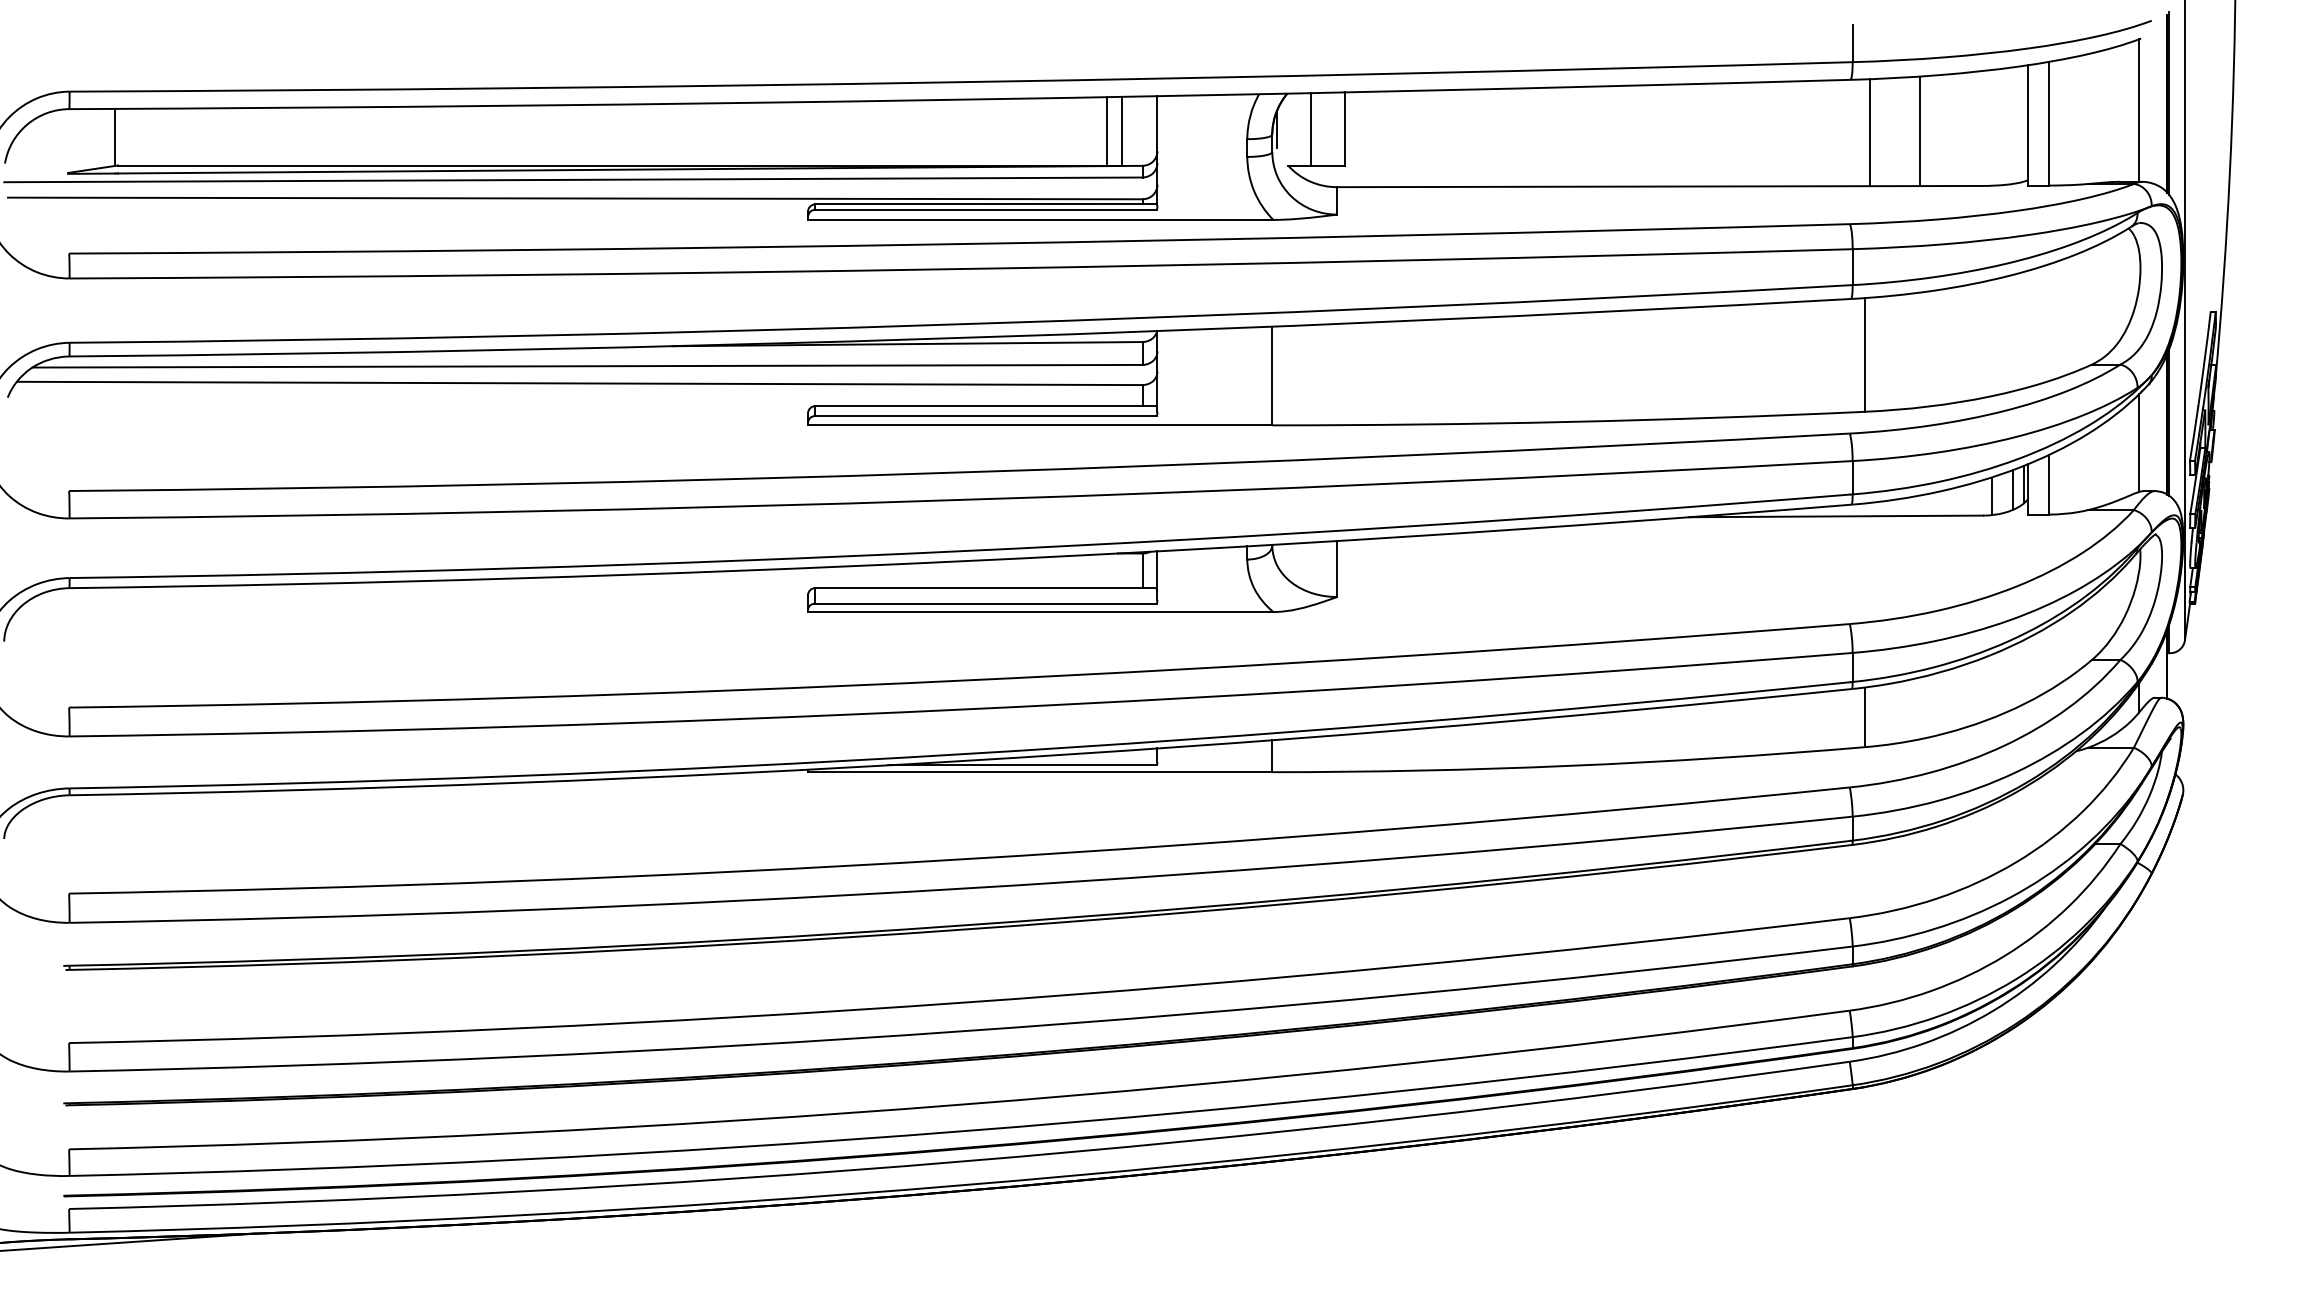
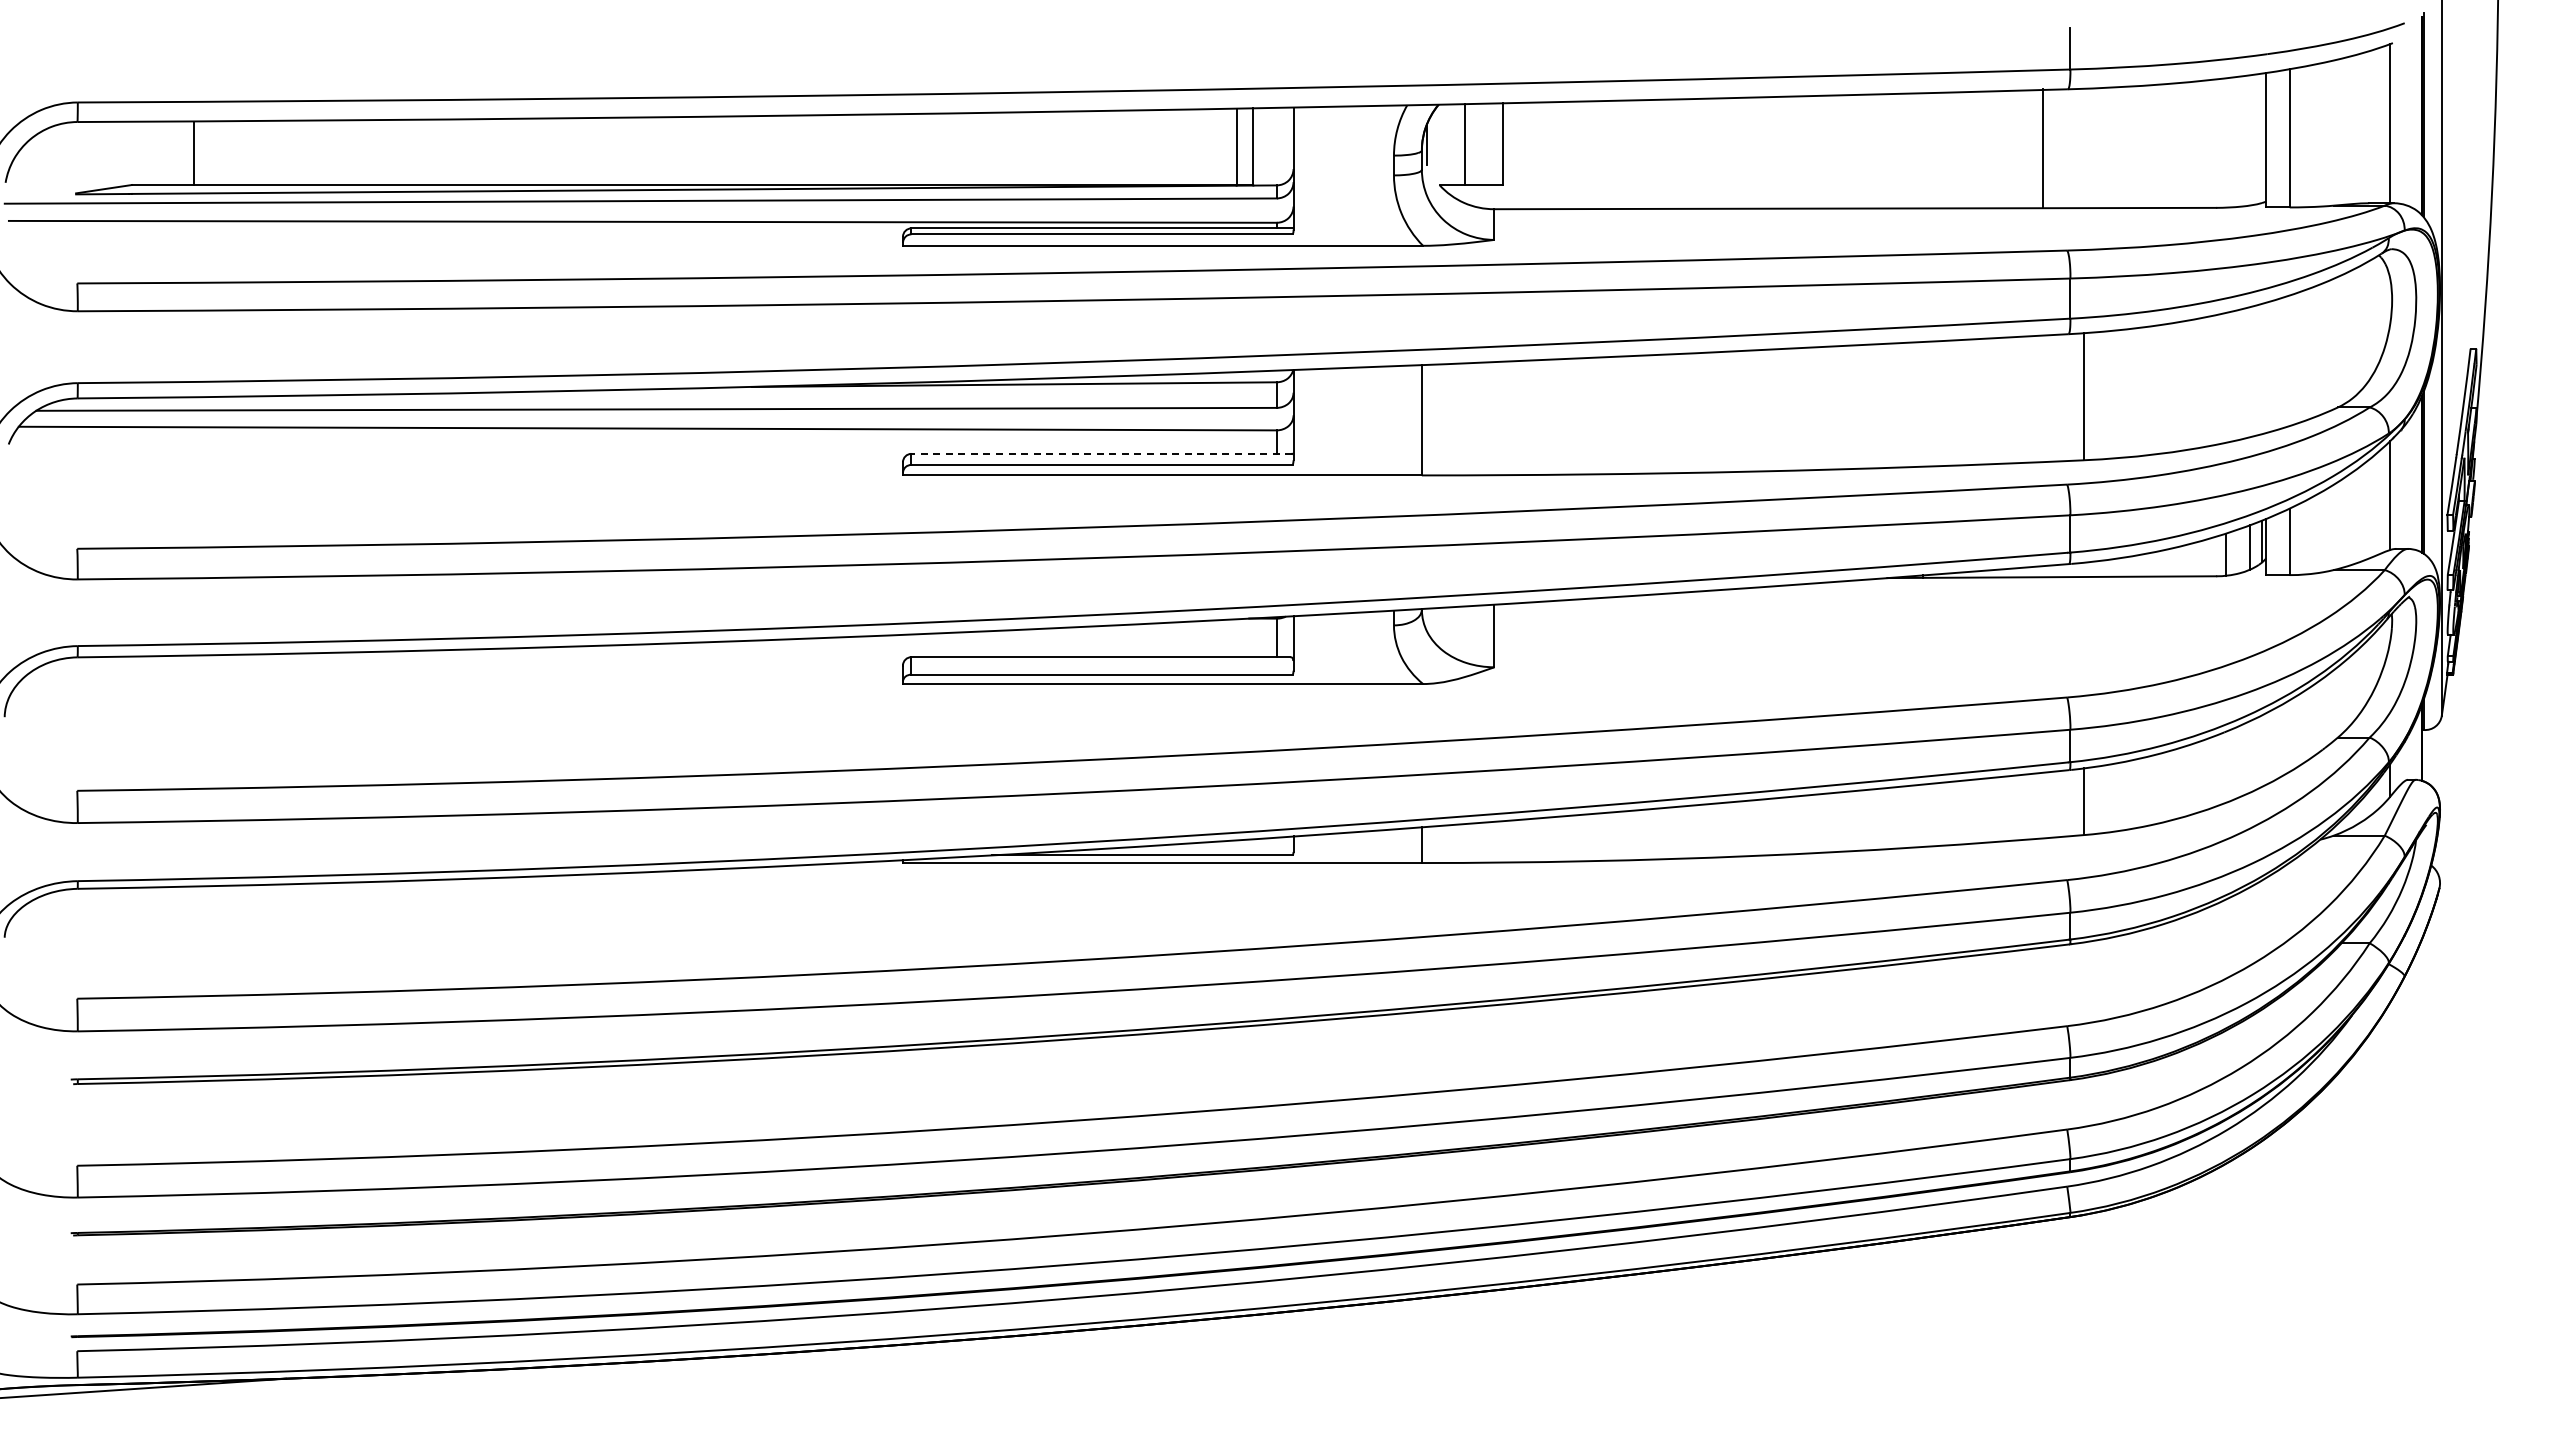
line: (1920, 131) -> (2146, 146), removed
line: (1870, 132) -> (2043, 148), moved
line: (115, 137) -> (194, 153), moved
line: (985, 405) -> (1101, 453), solid -> dashed

